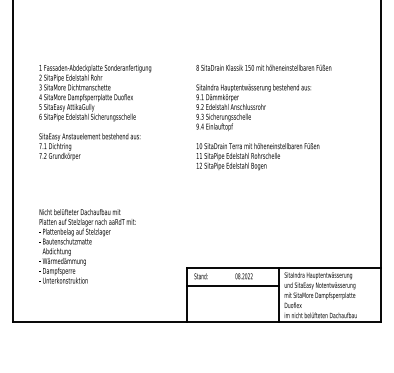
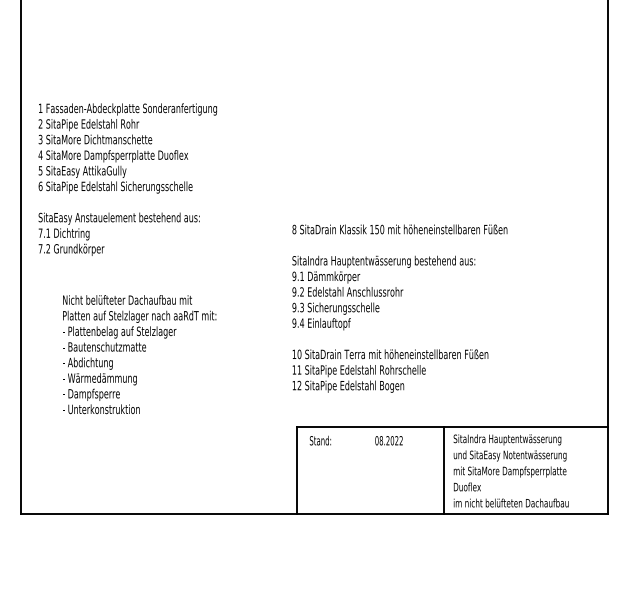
text: (95, 112) -> (128, 179), moved
text: (263, 117) -> (399, 308), moved
text: (87, 246) -> (139, 354), moved
line: (232, 285) -> (370, 455), removed

